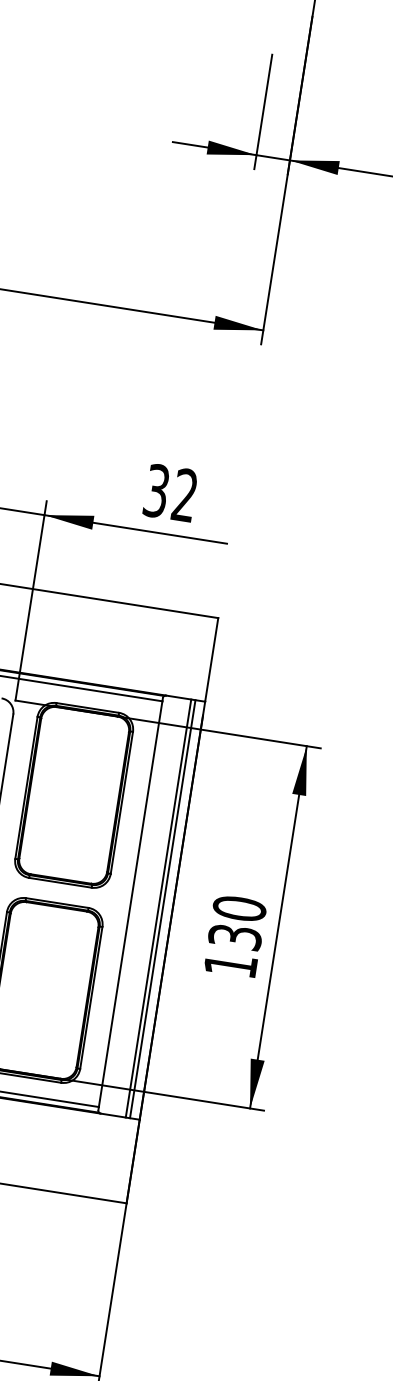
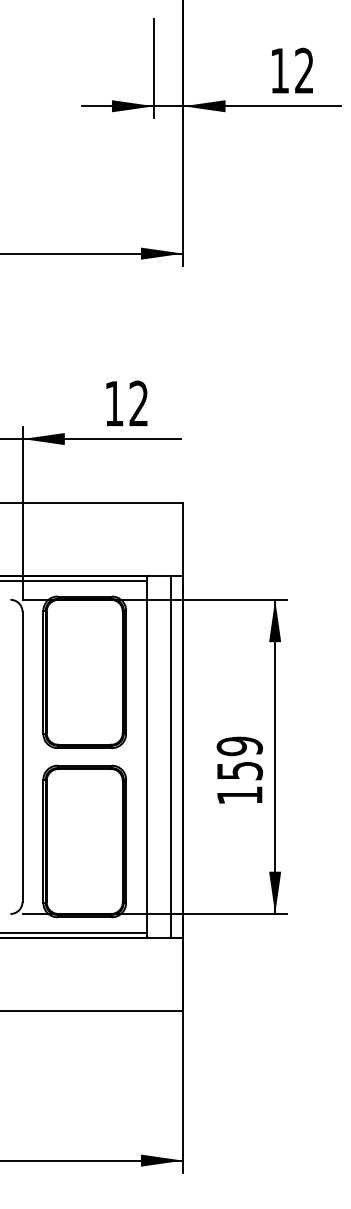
text: (156, 490) -> (114, 403), 32 -> 12
line: (162, 908) -> (174, 756), removed
text: (237, 921) -> (239, 757), 130 -> 159

